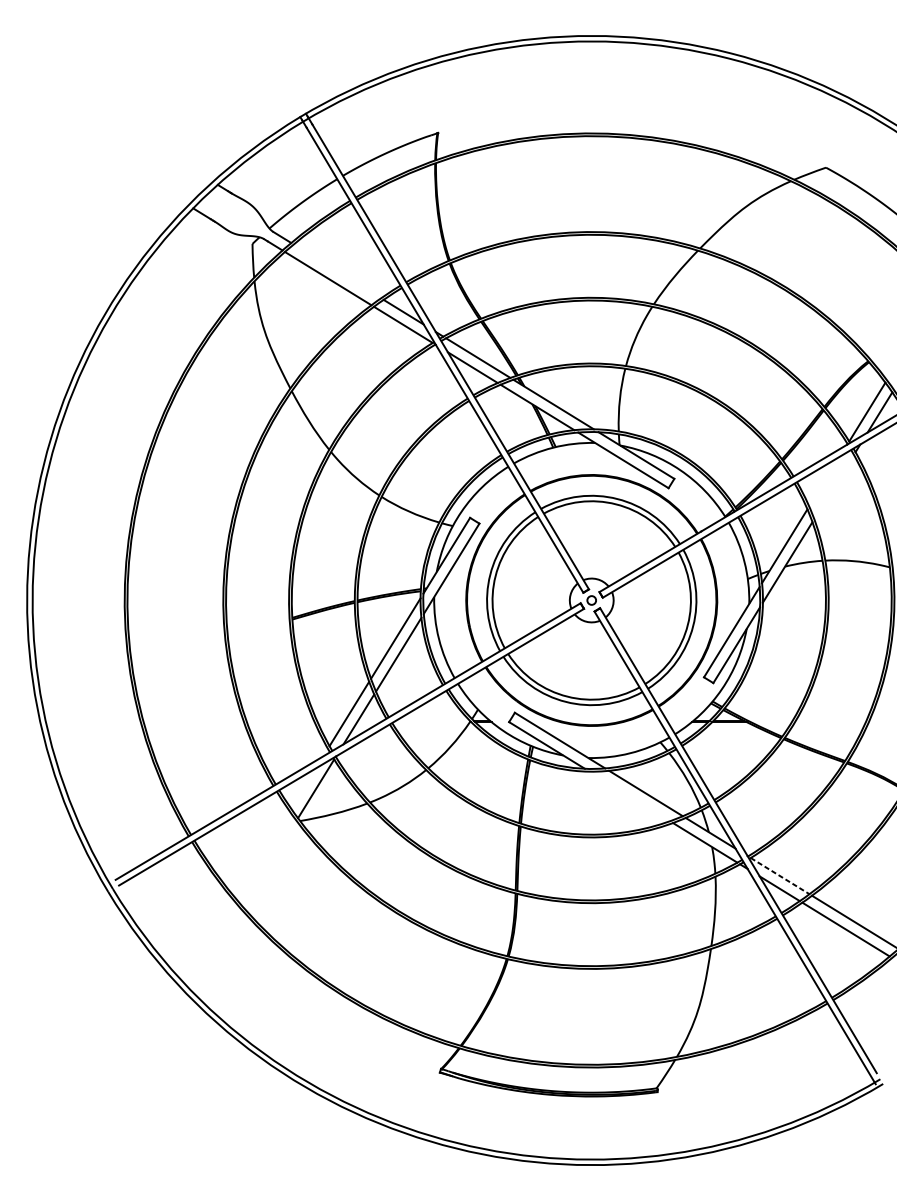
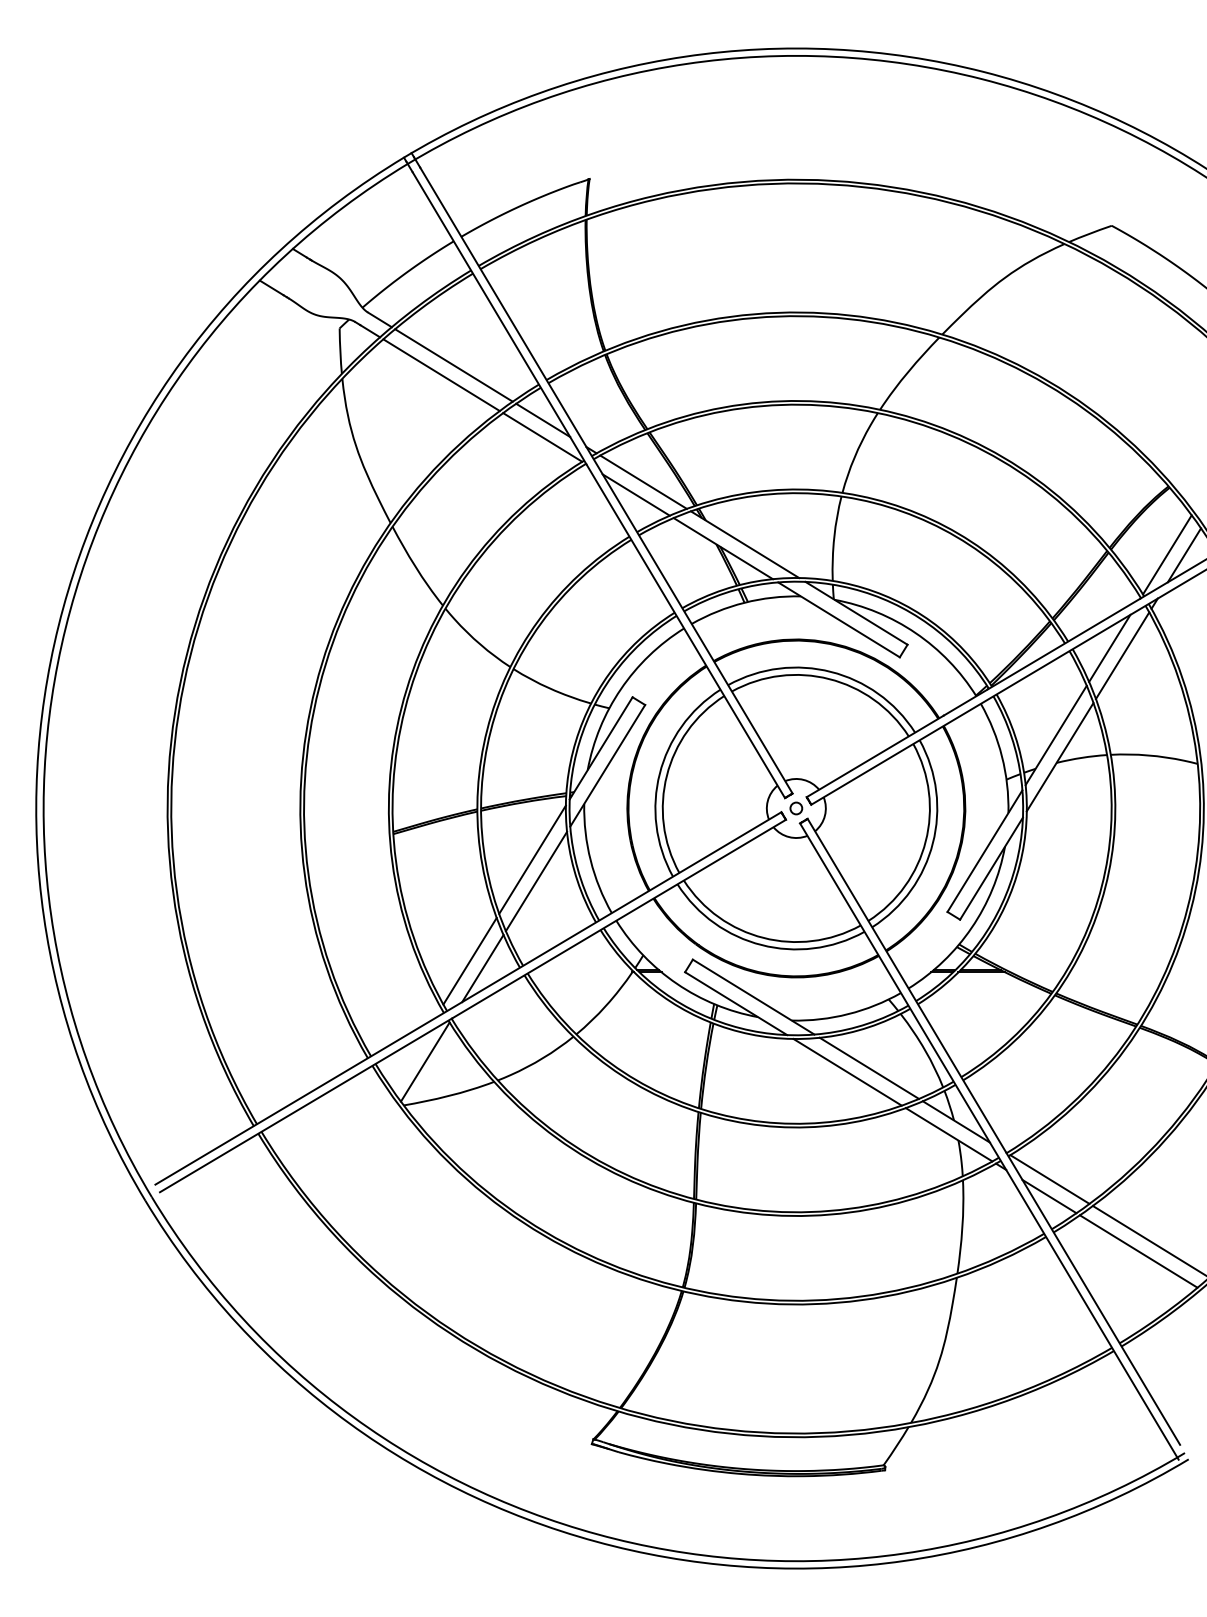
line: (337, 271) -> (453, 365), added
line: (824, 480) -> (1109, 647), added
line: (834, 486) -> (1122, 655), added
line: (629, 795) -> (847, 1071), added
line: (780, 876) -> (1050, 1179), dashed -> solid

